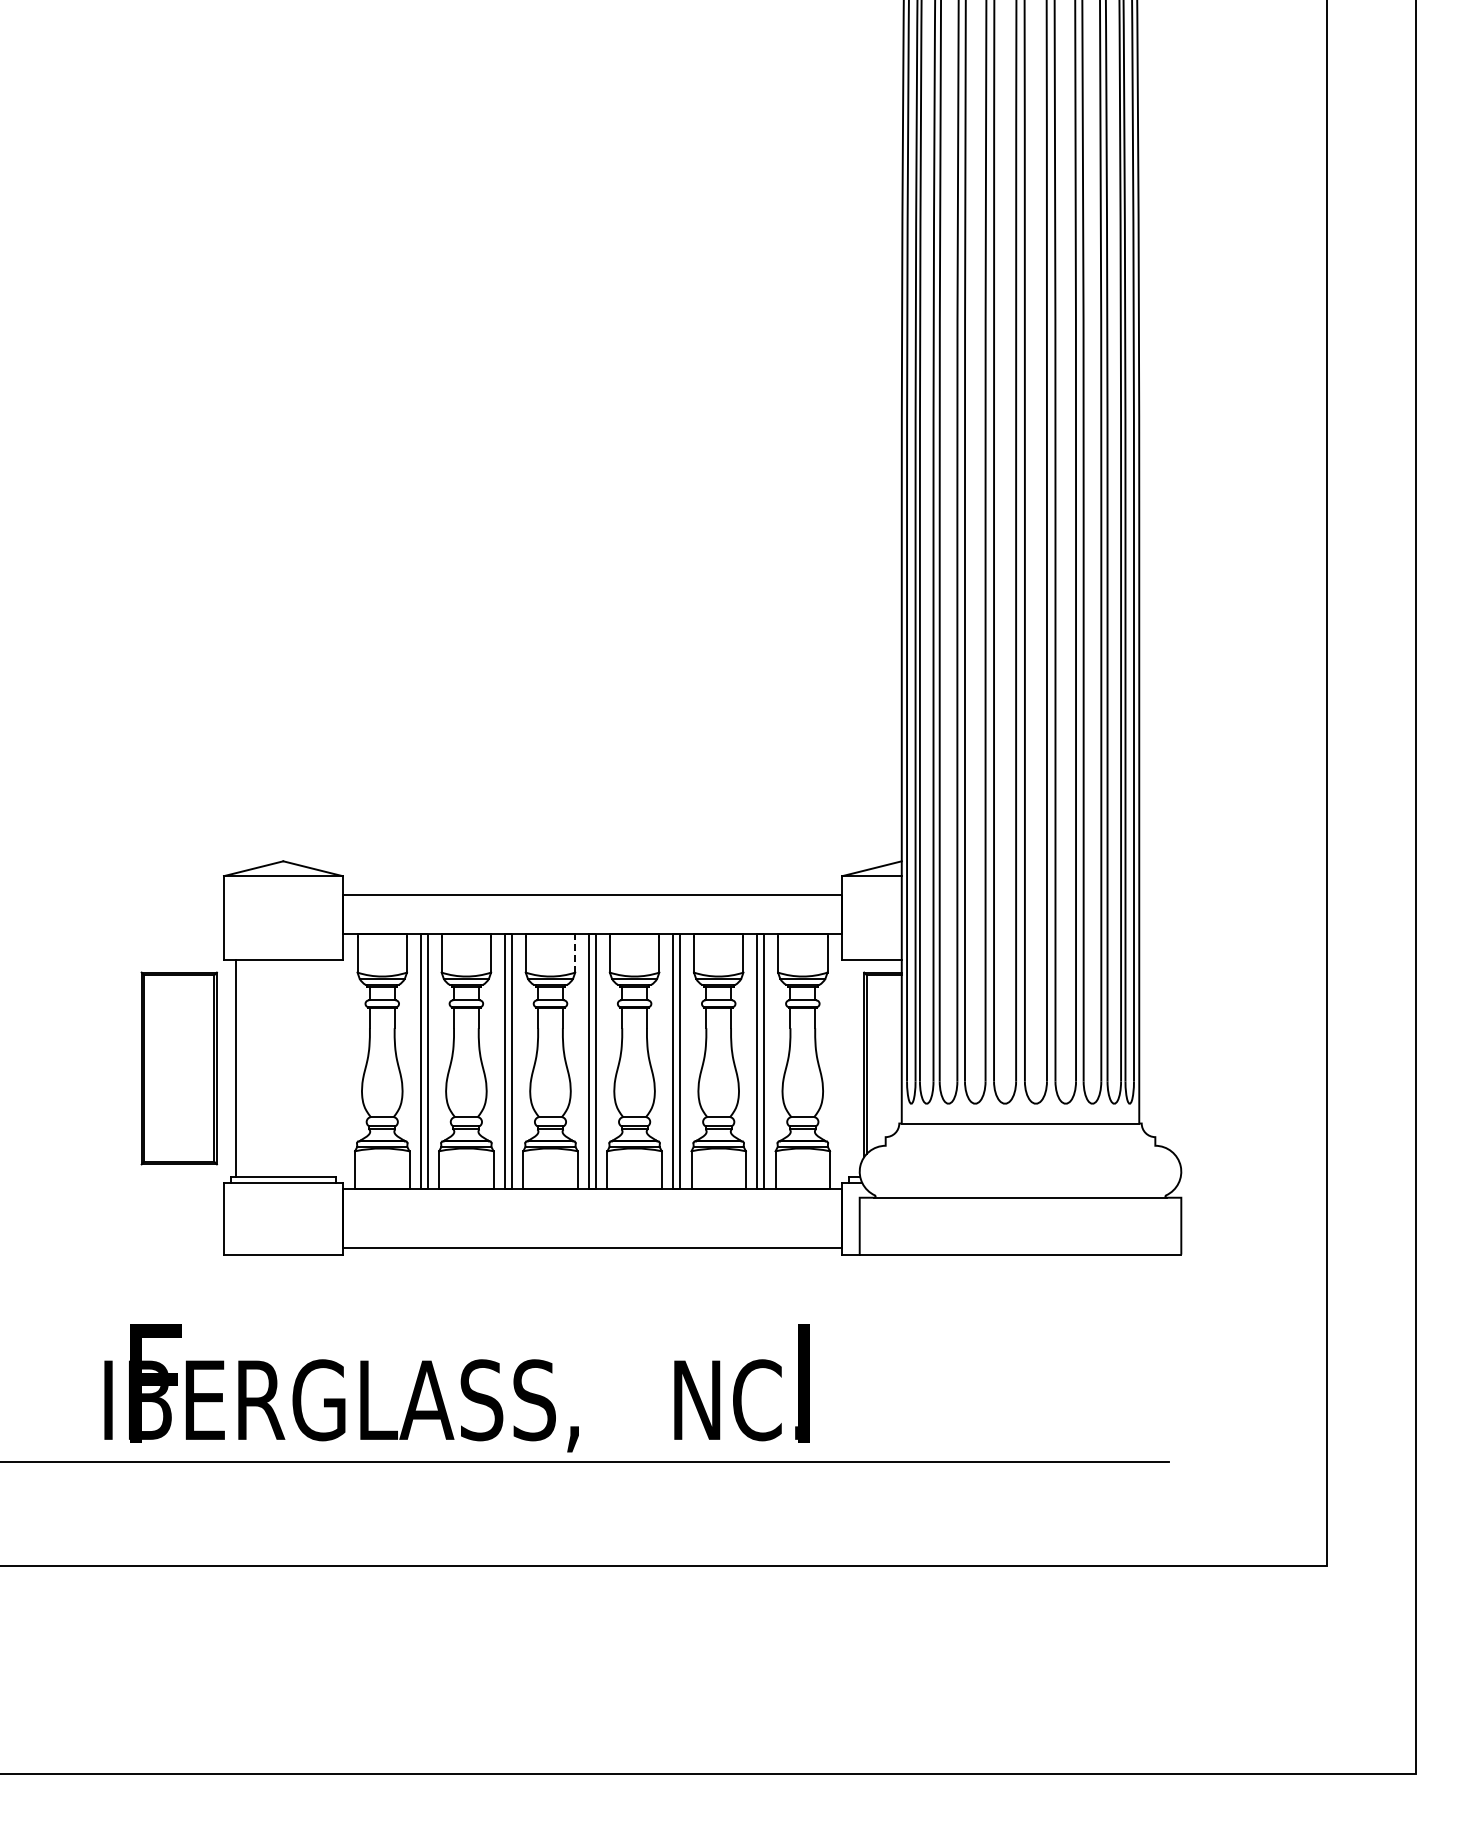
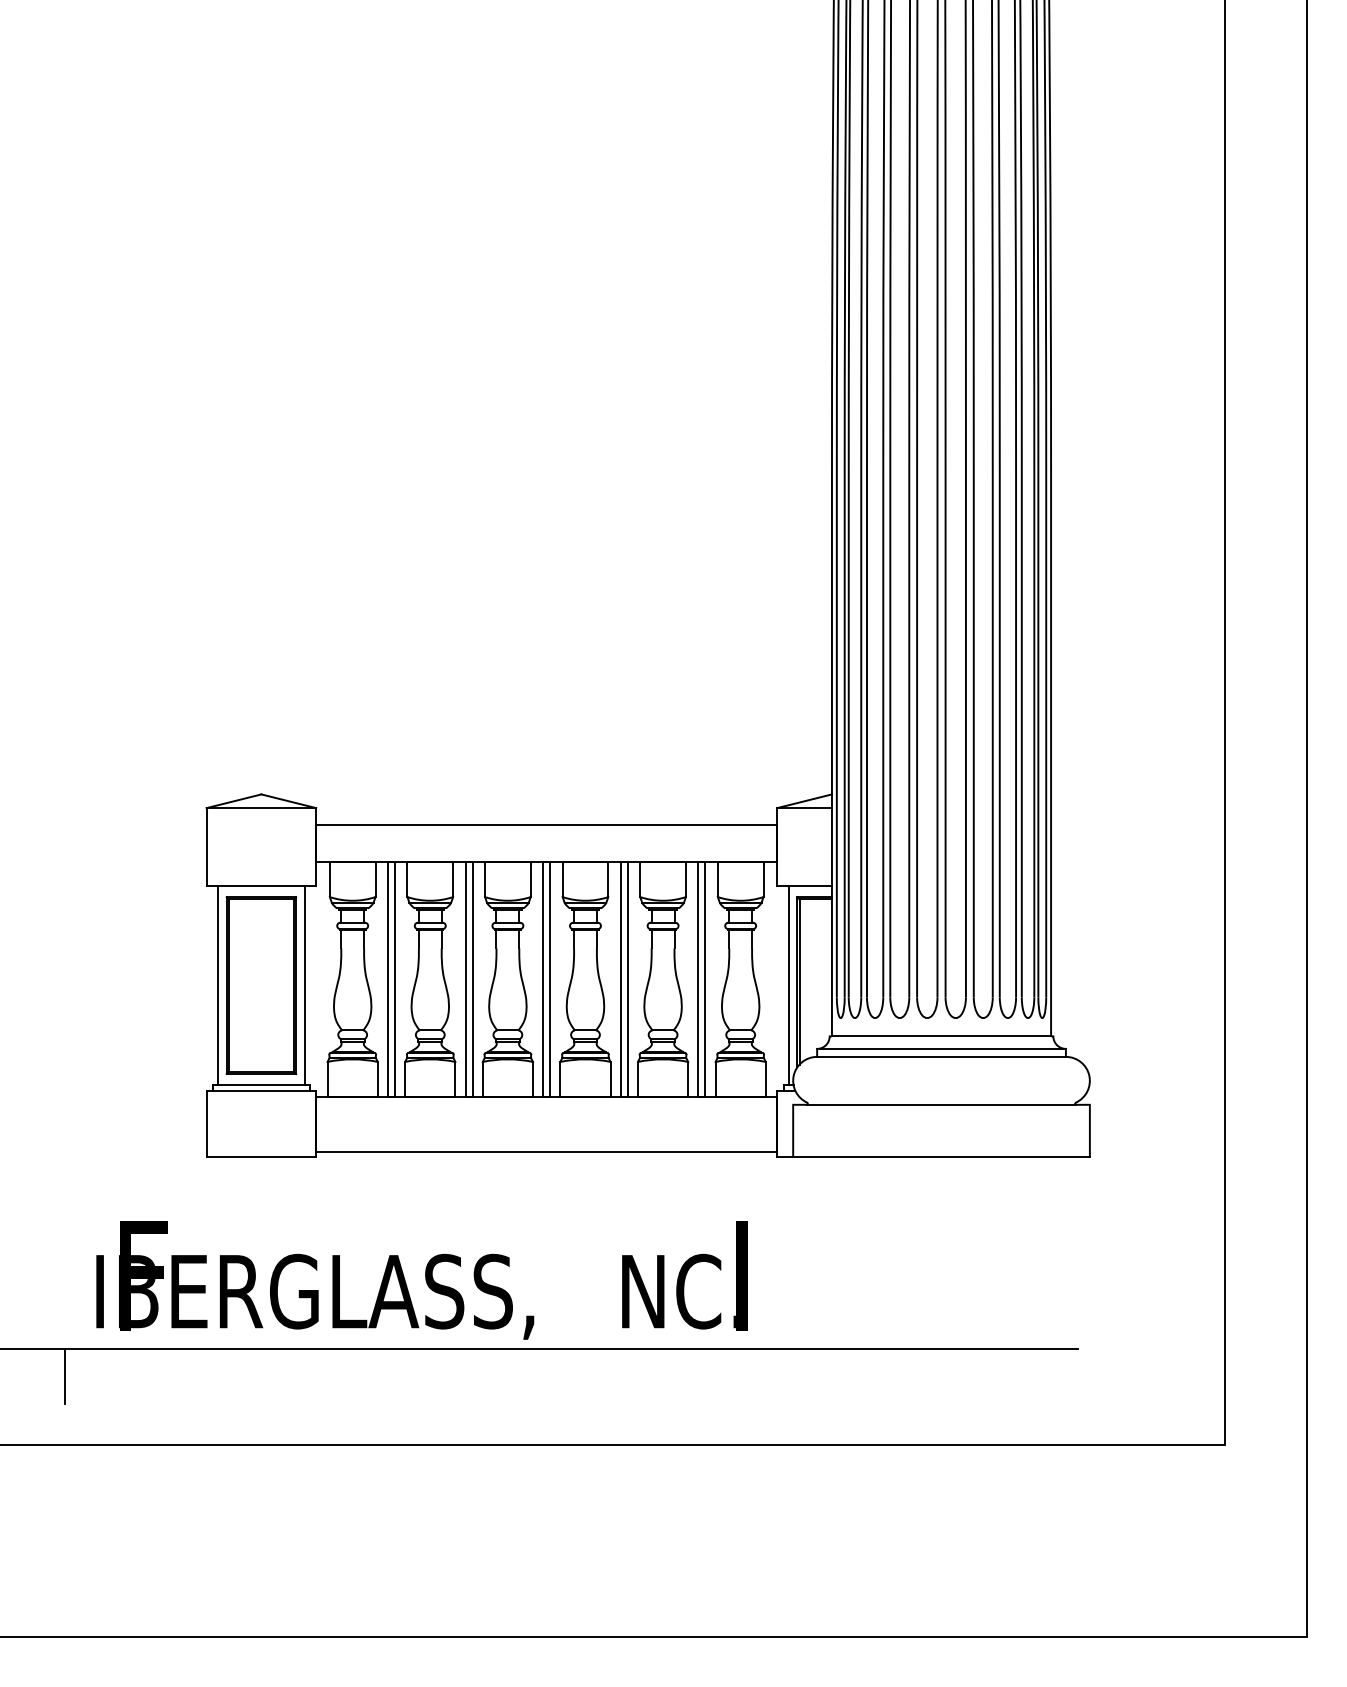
line: (575, 954) -> (530, 880), dashed -> solid
part: (178, 1068) -> (260, 985), moved
line: (330, 1068) -> (304, 985), added
line: (854, 1068) -> (788, 985), added
line: (1020, 1137) -> (941, 1049), added
line: (1020, 1145) -> (941, 1056), added
line: (70, 1491) -> (65, 1375), added

